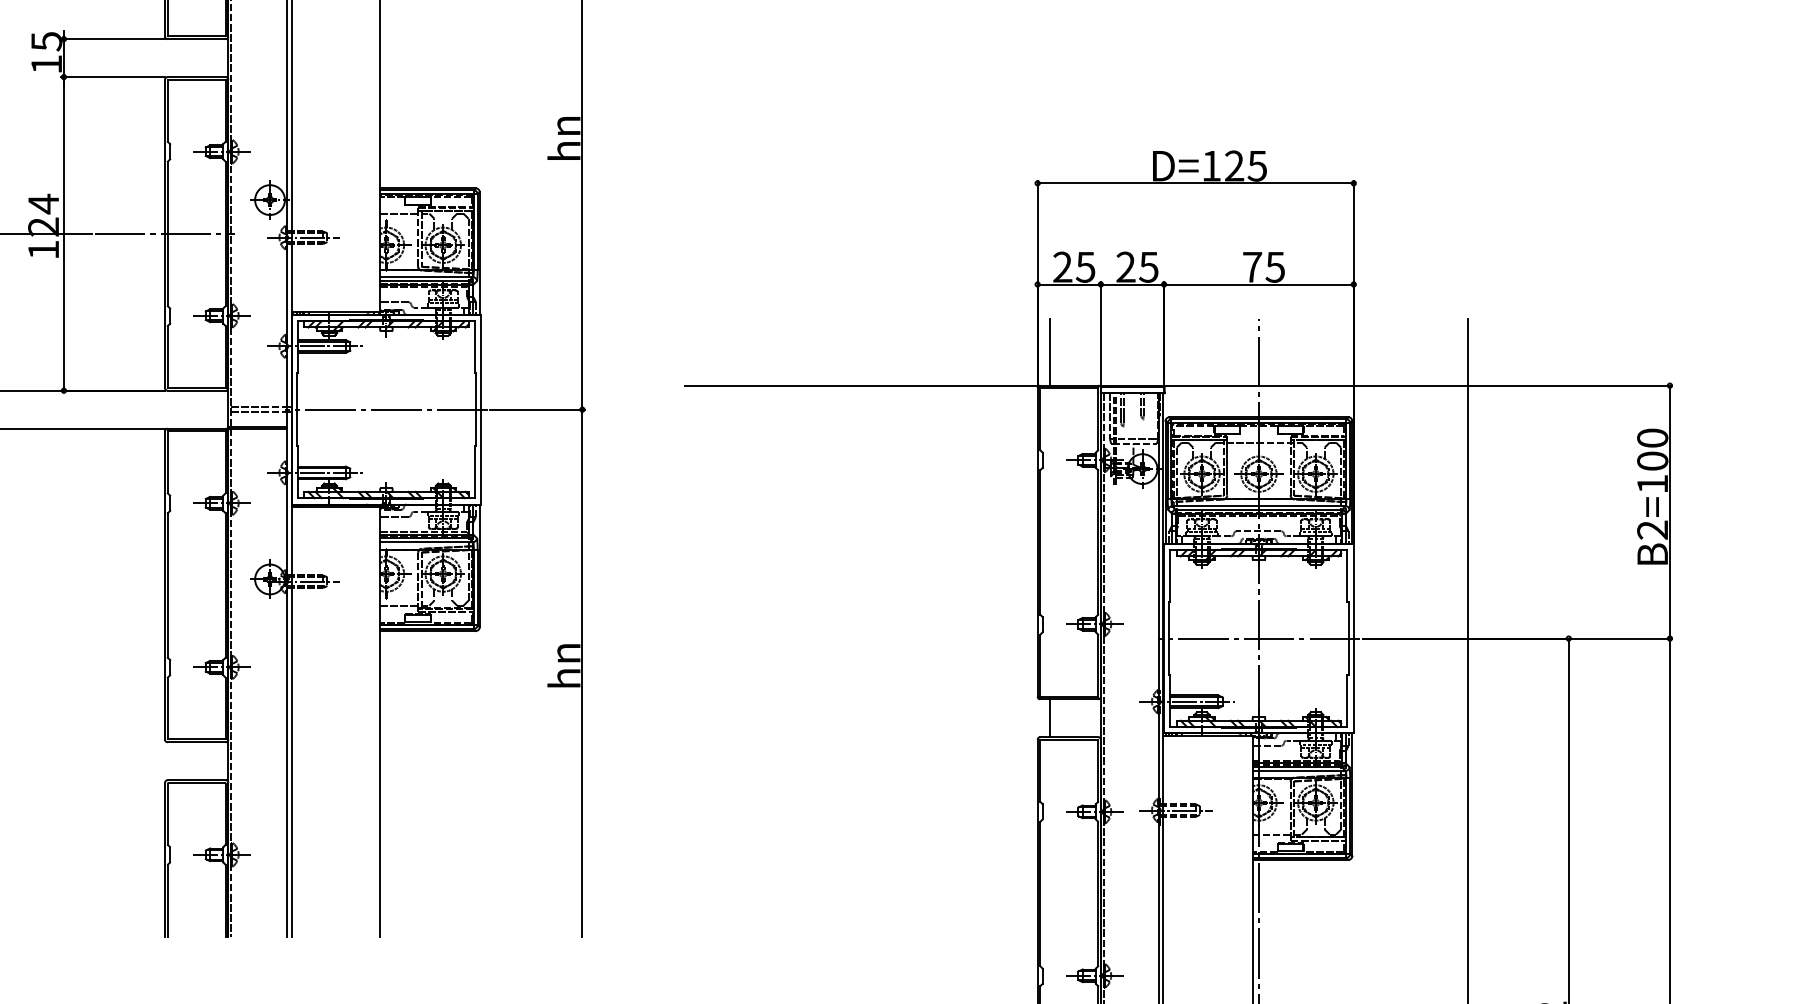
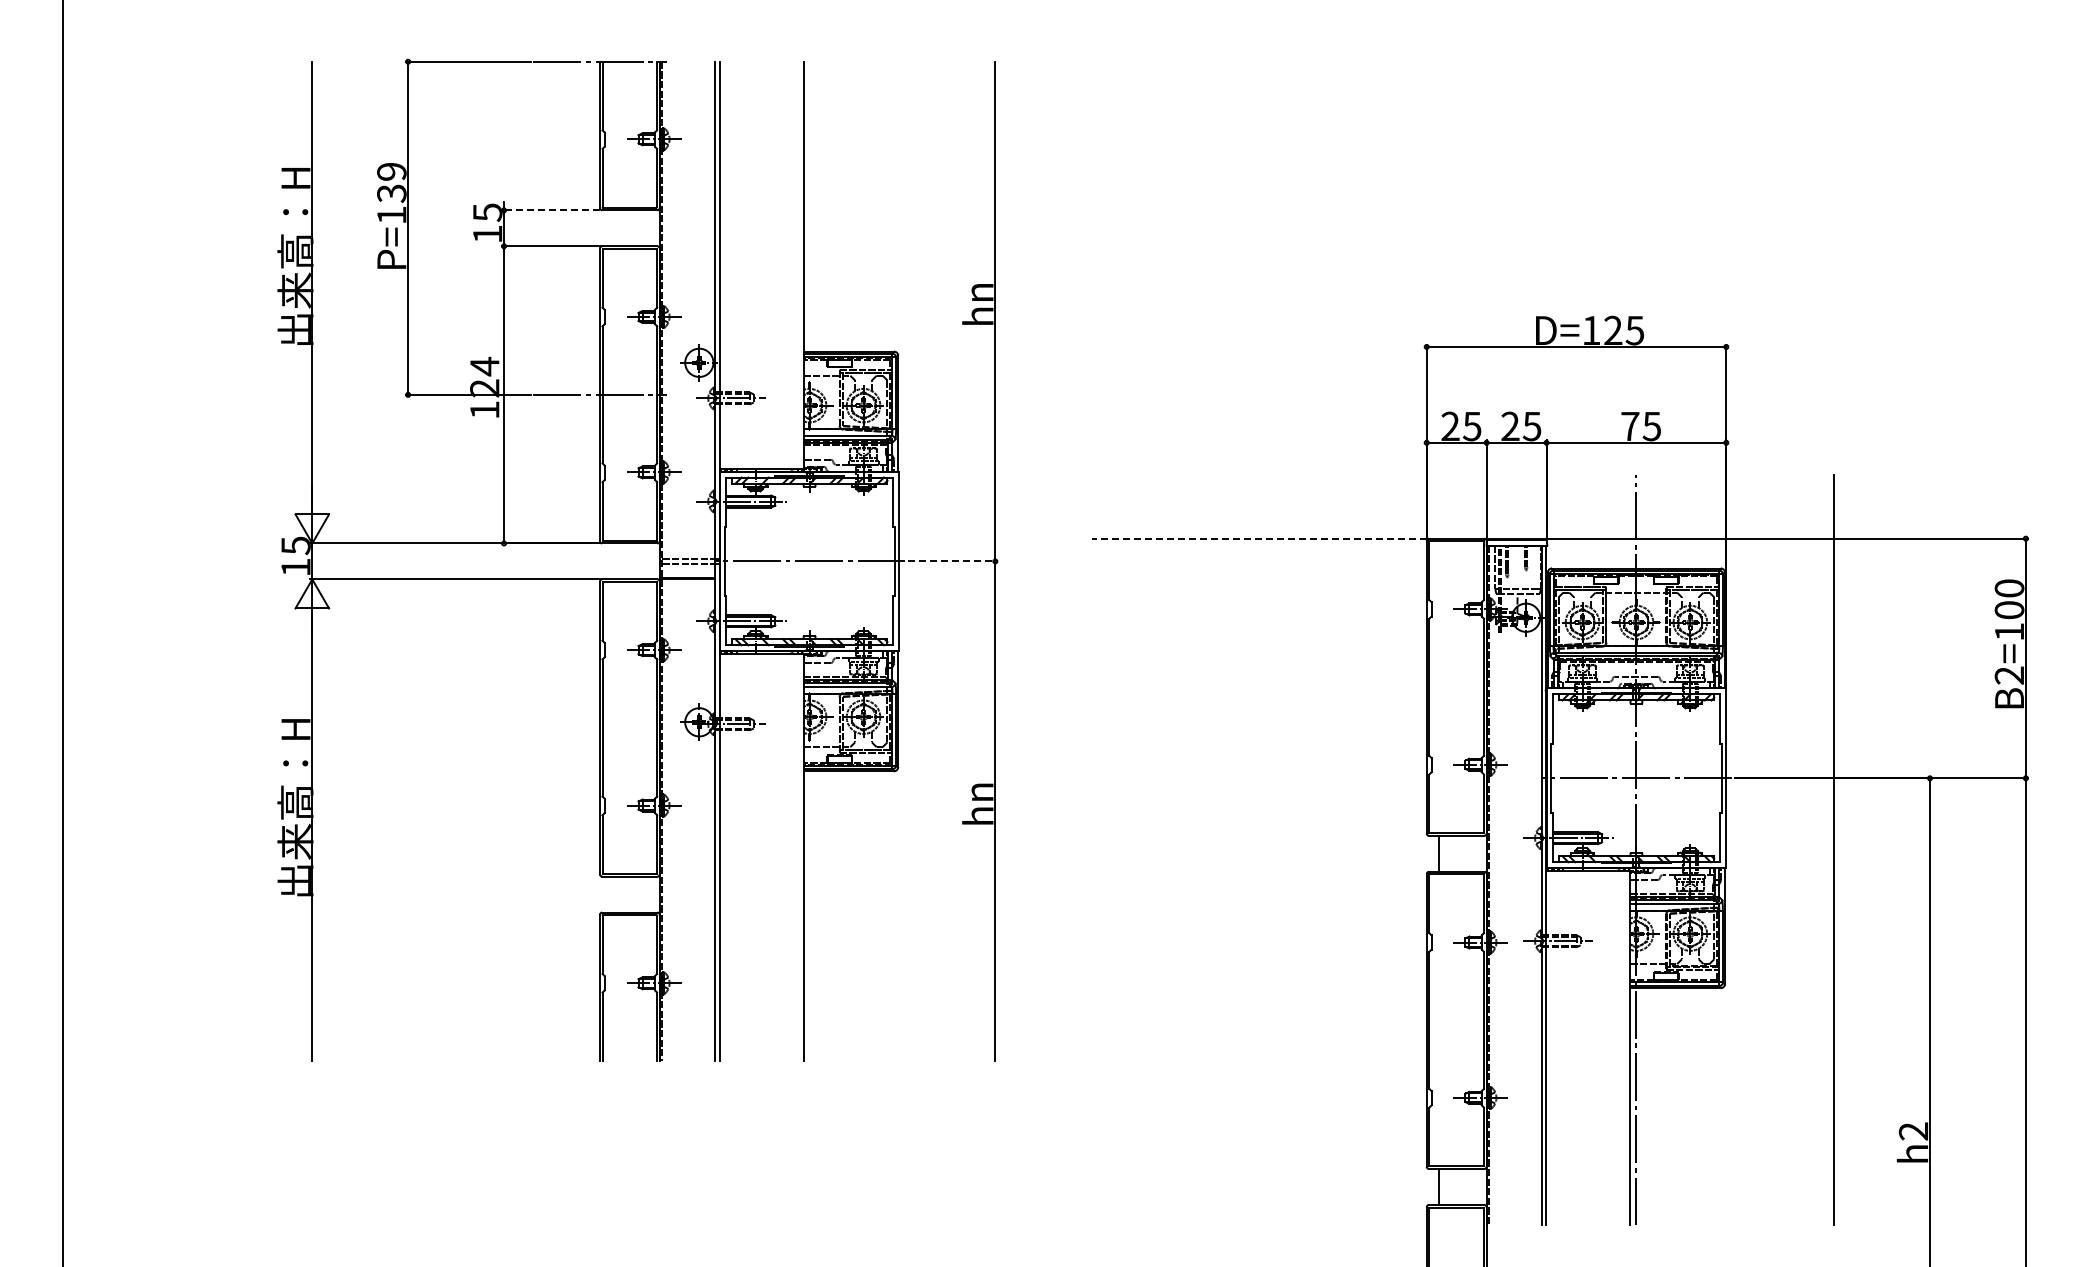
line: (112, 39) -> (550, 210), solid -> dashed
line: (1050, 351) -> (1438, 506), removed
line: (861, 385) -> (1259, 538), solid -> dashed
line: (537, 409) -> (952, 561), solid -> dashed

